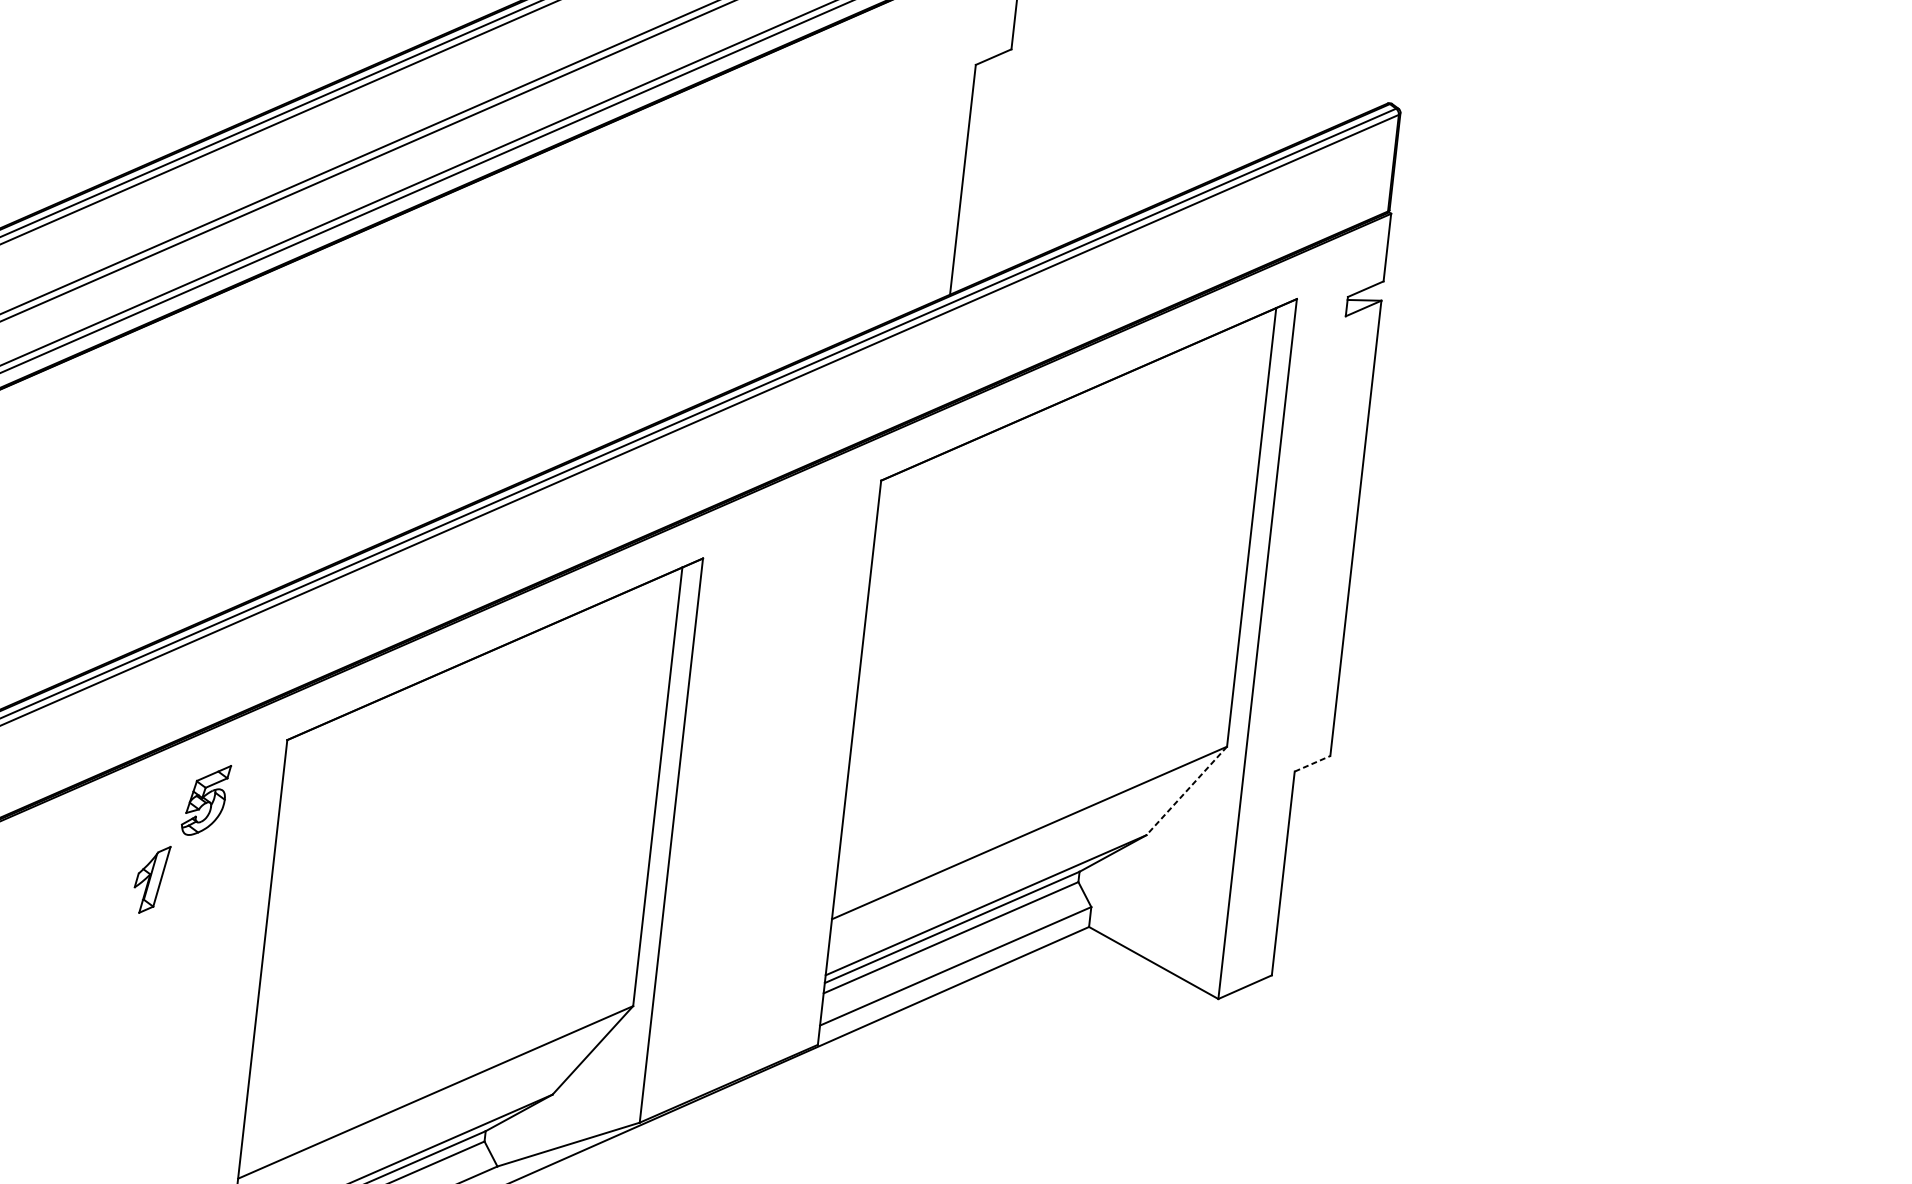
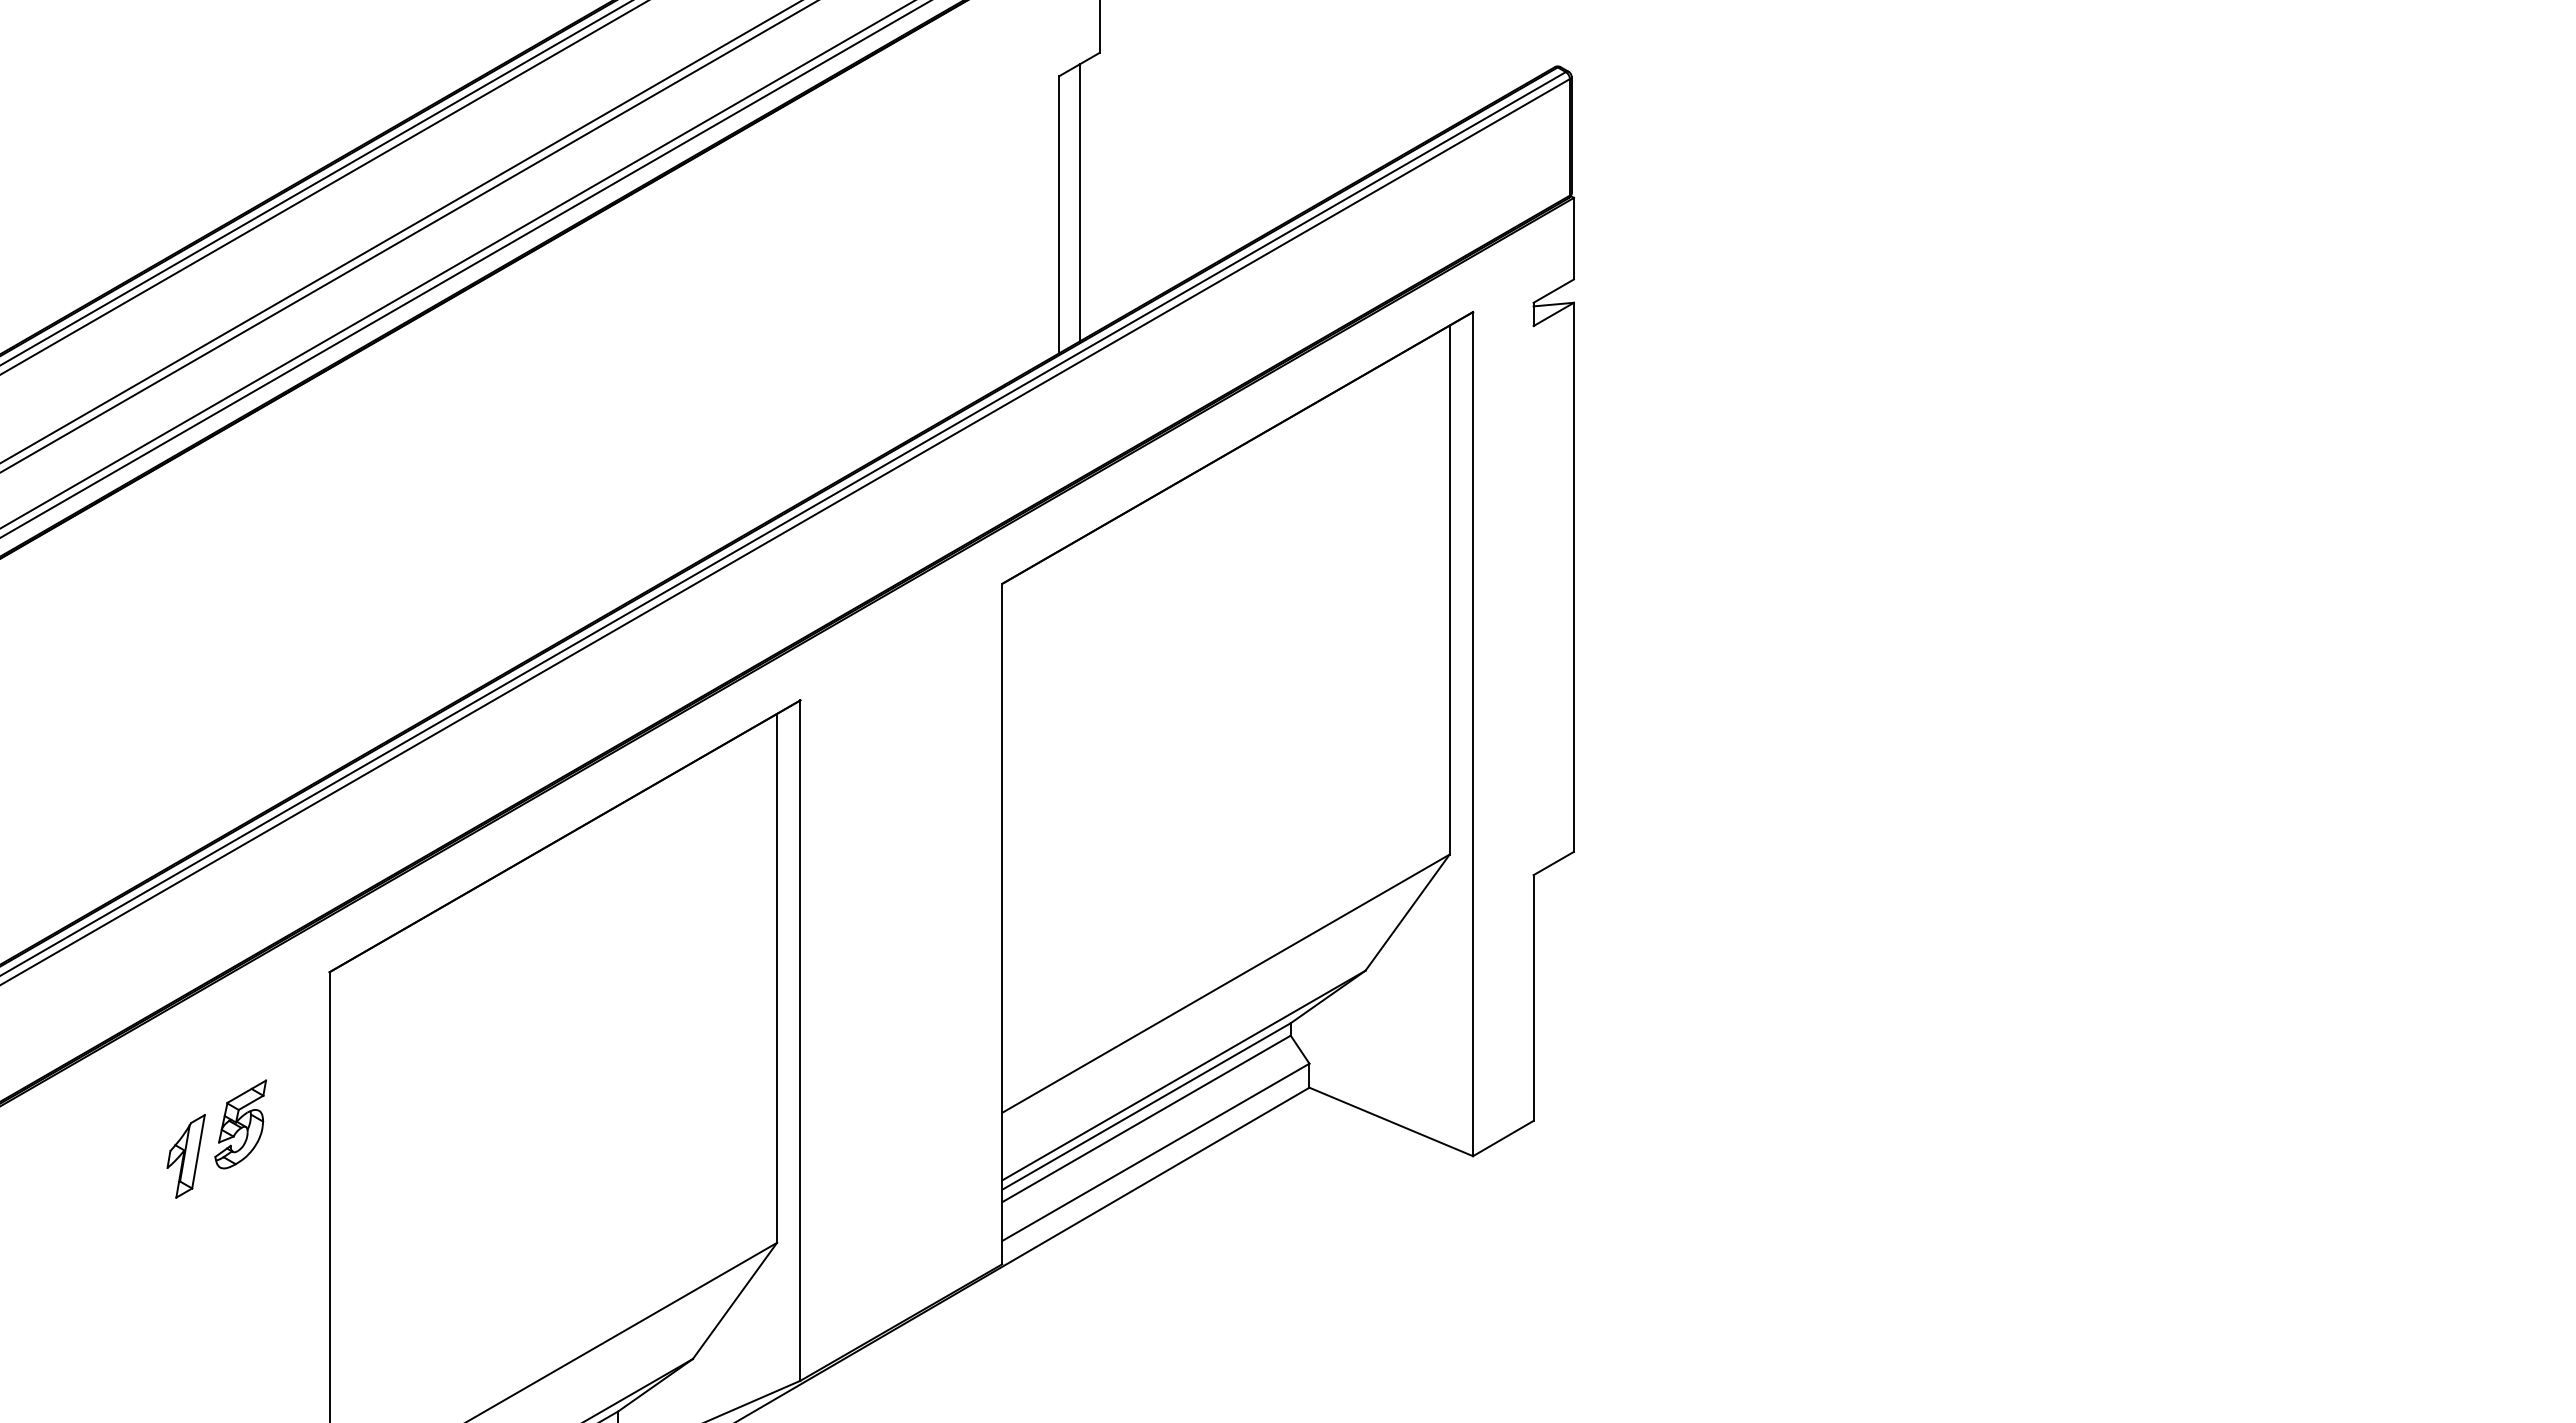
line: (980, 171) -> (1079, 202), added
line: (1313, 763) -> (1554, 863), dashed -> solid
line: (1186, 790) -> (1407, 912), dashed -> solid
part: (205, 800) -> (240, 1124), moved

